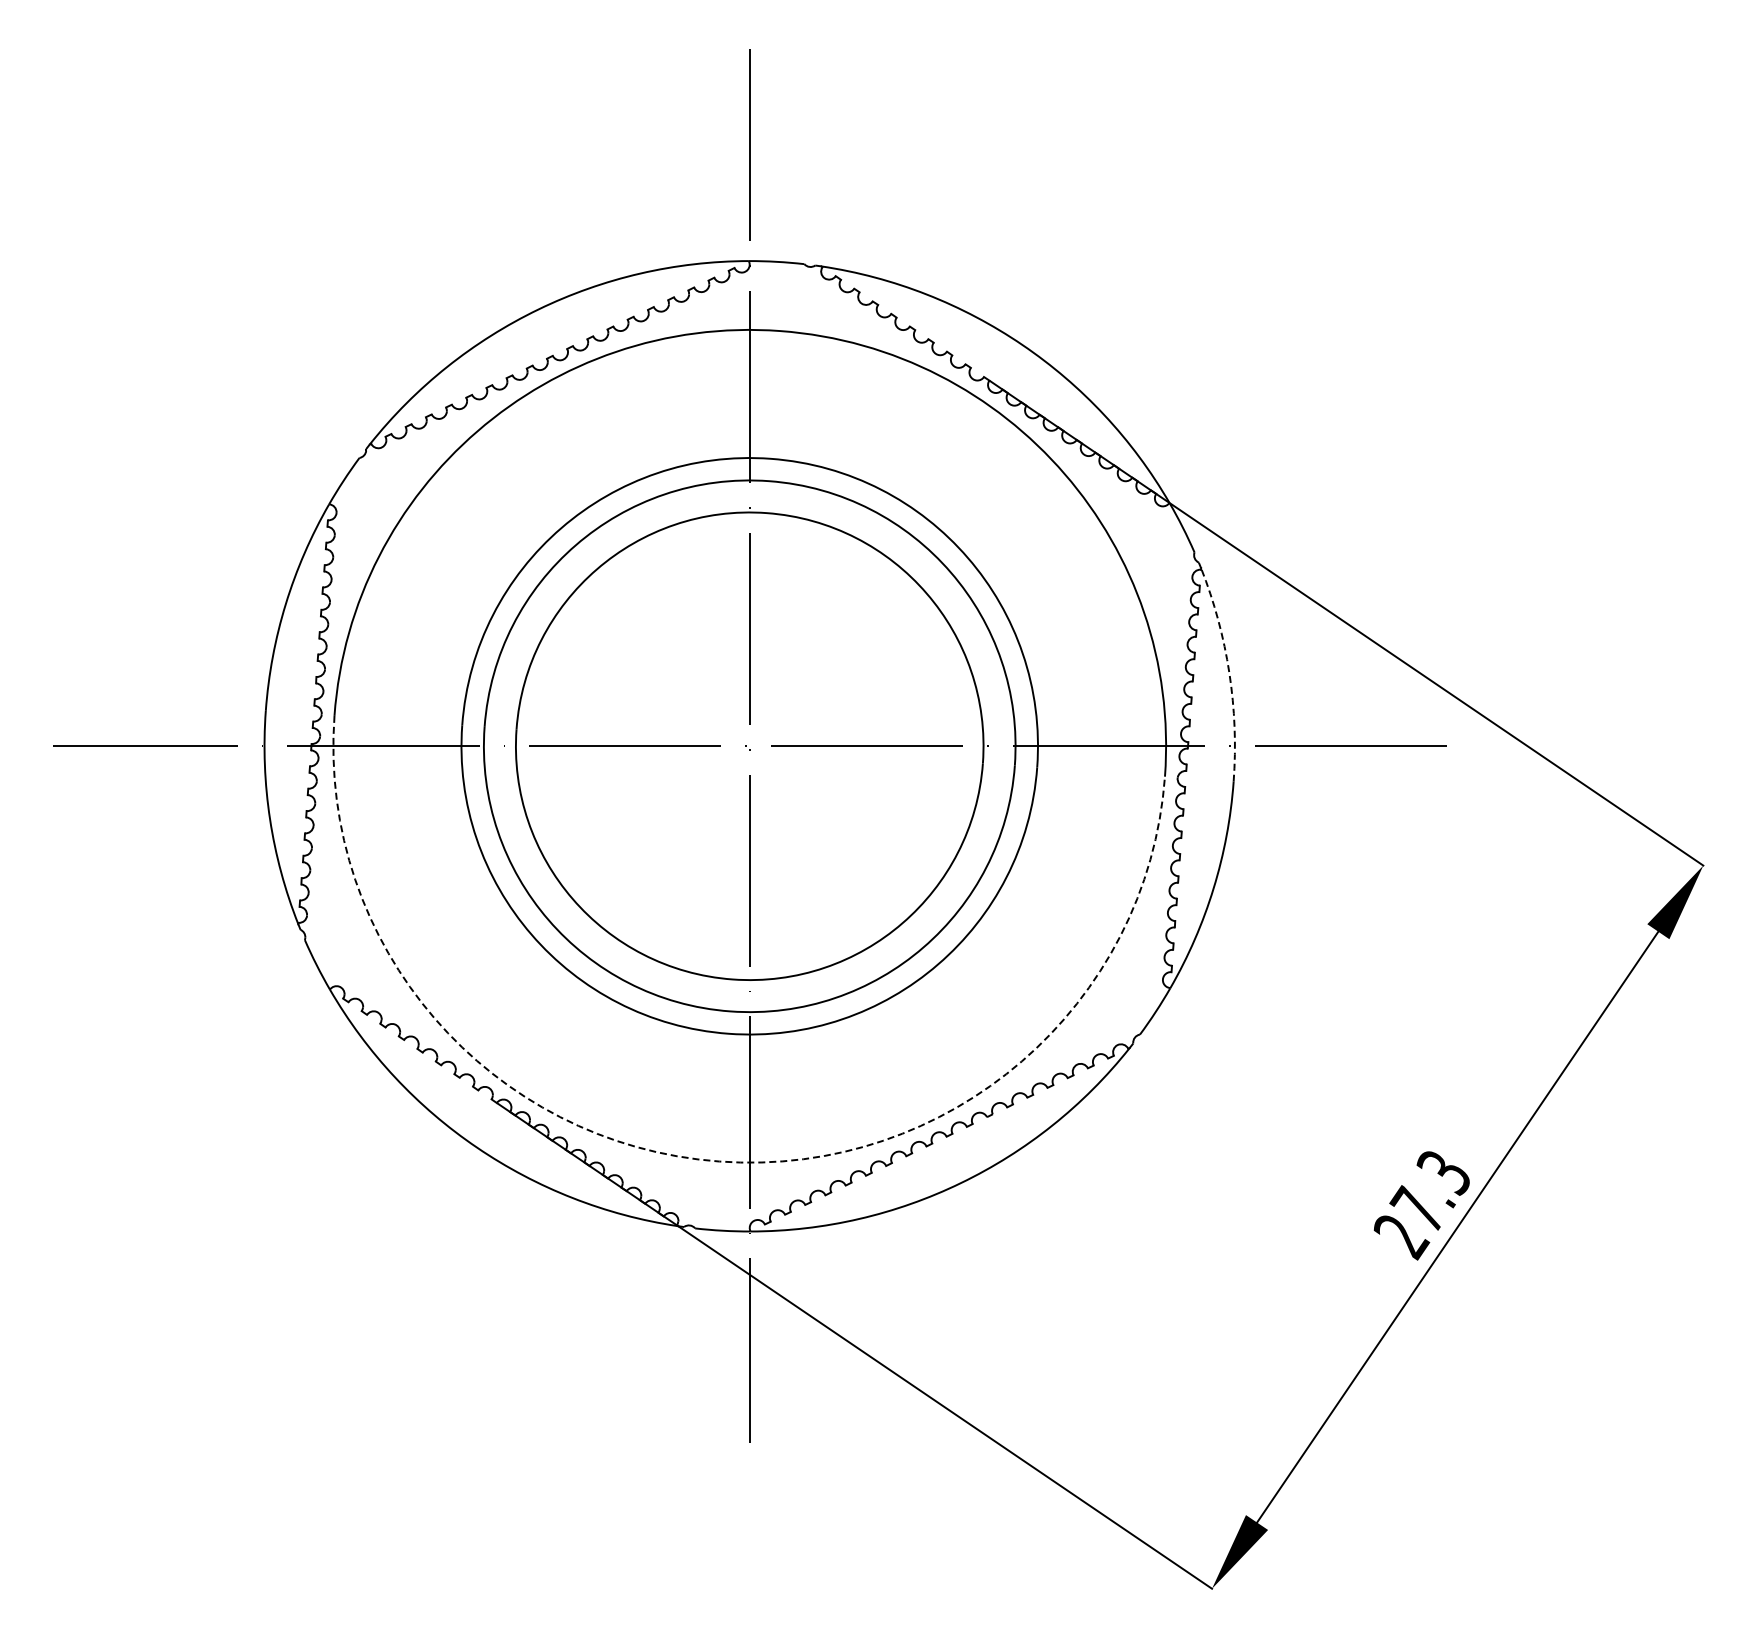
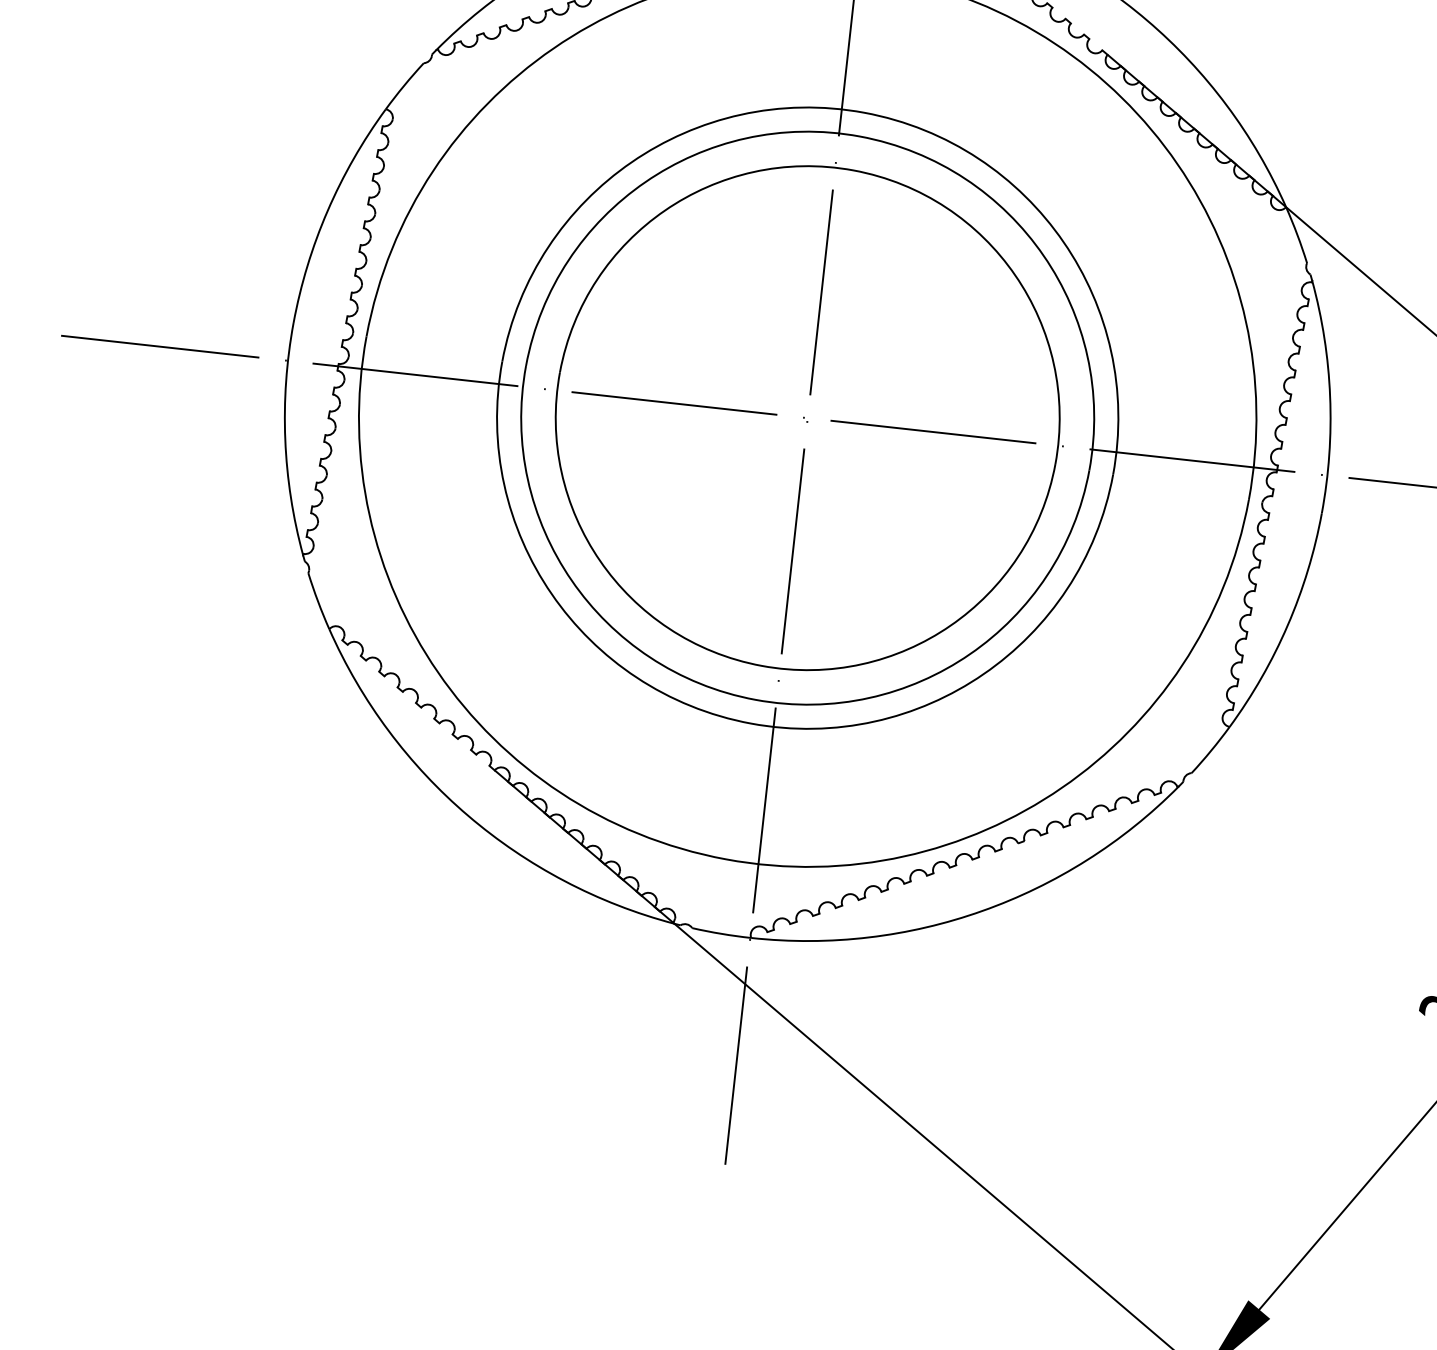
arc: (1229, 673) -> (1330, 396), dashed -> solid
arc: (719, 1161) -> (726, 859), dashed -> solid

